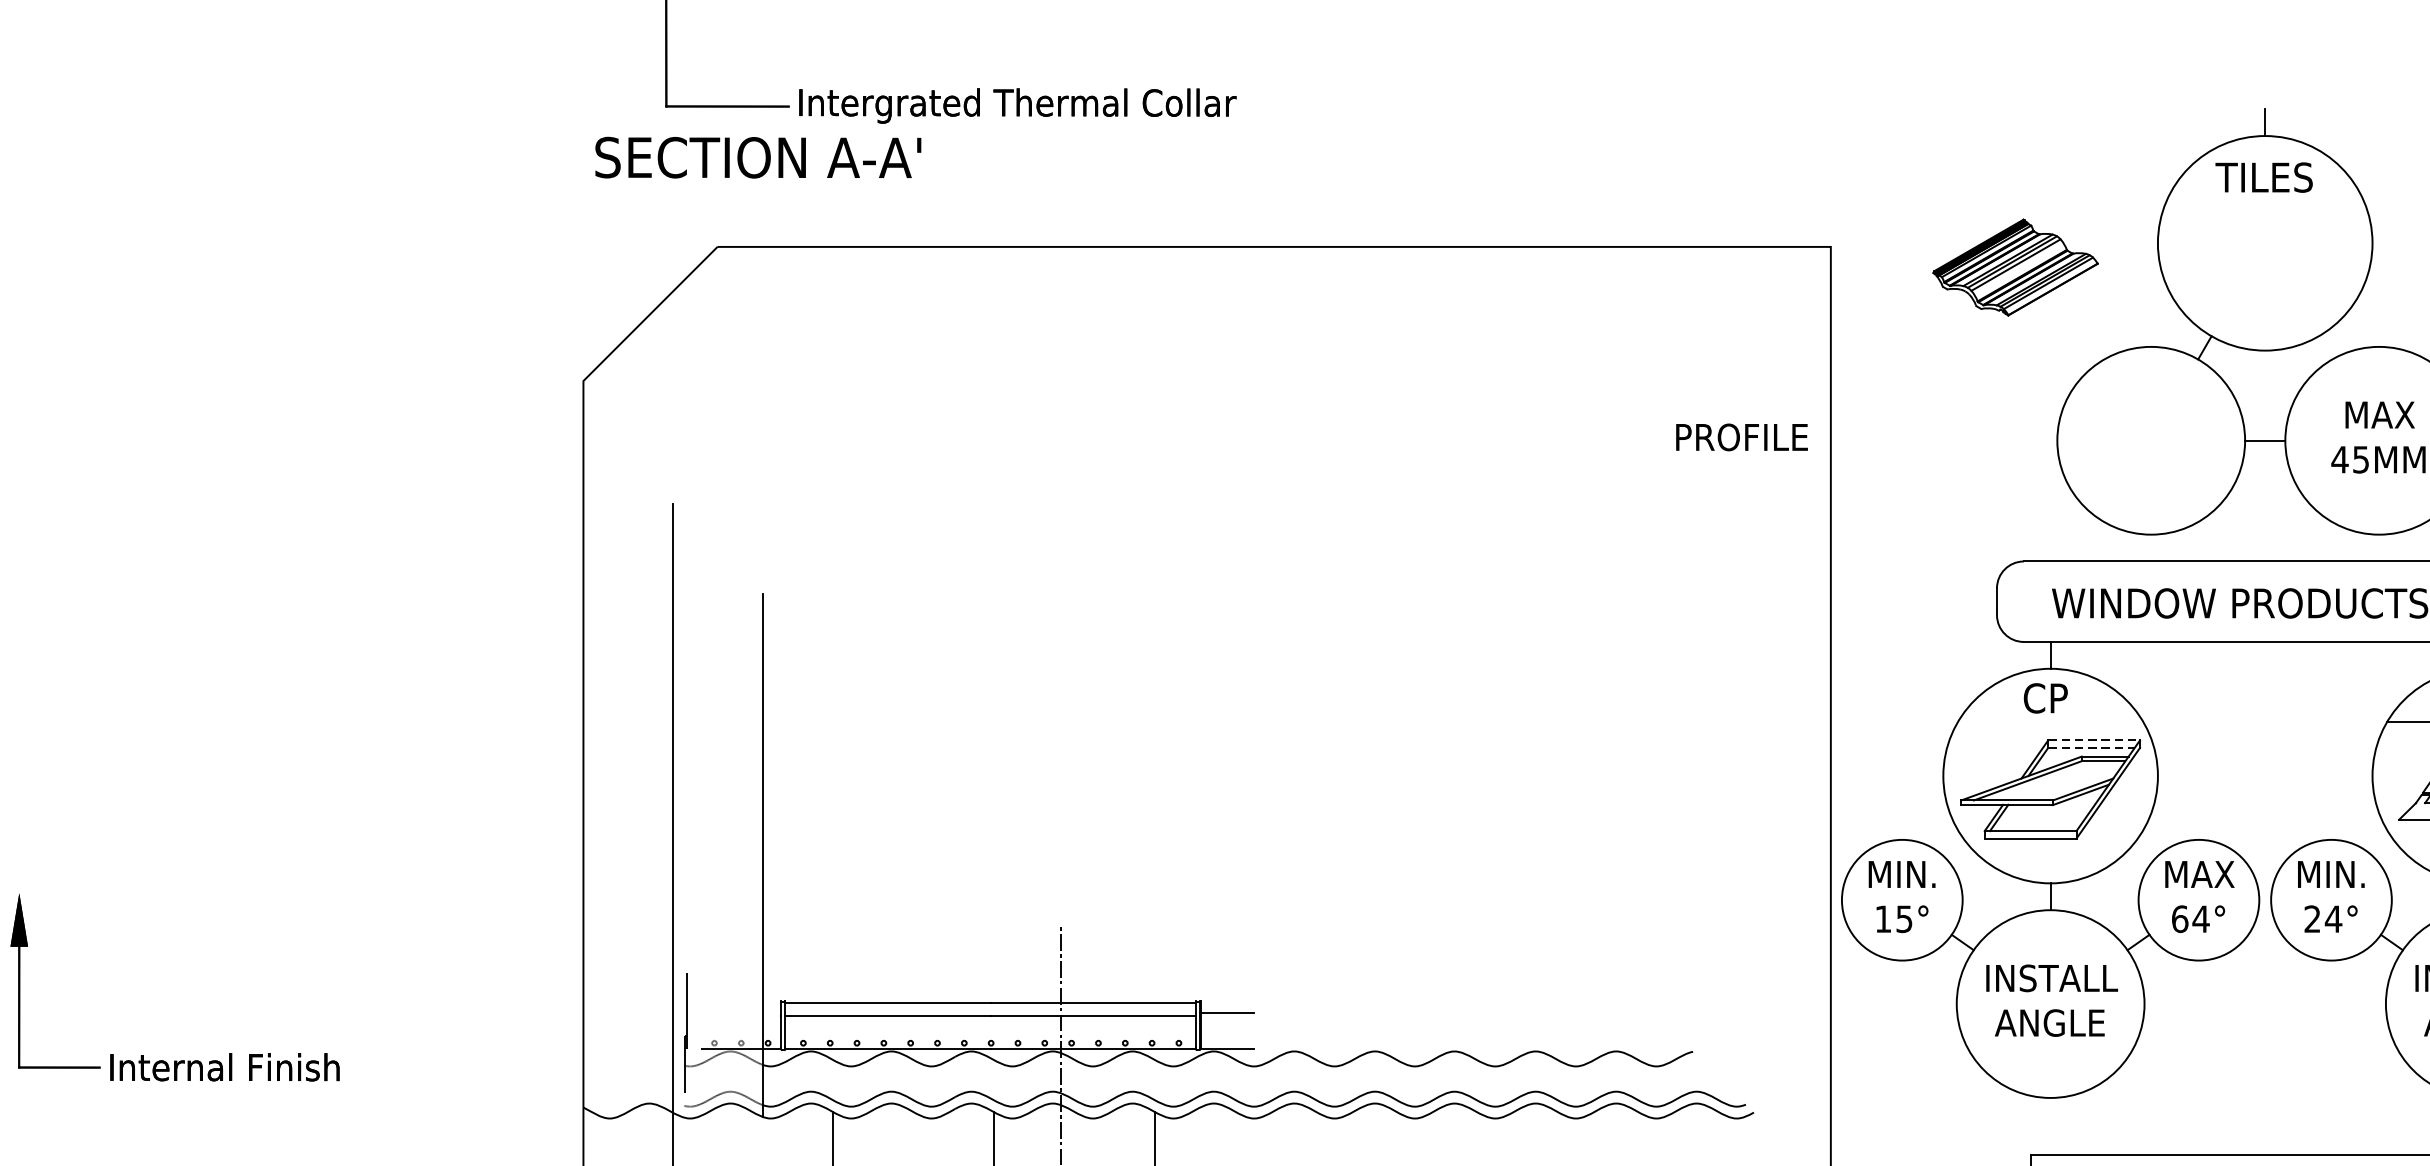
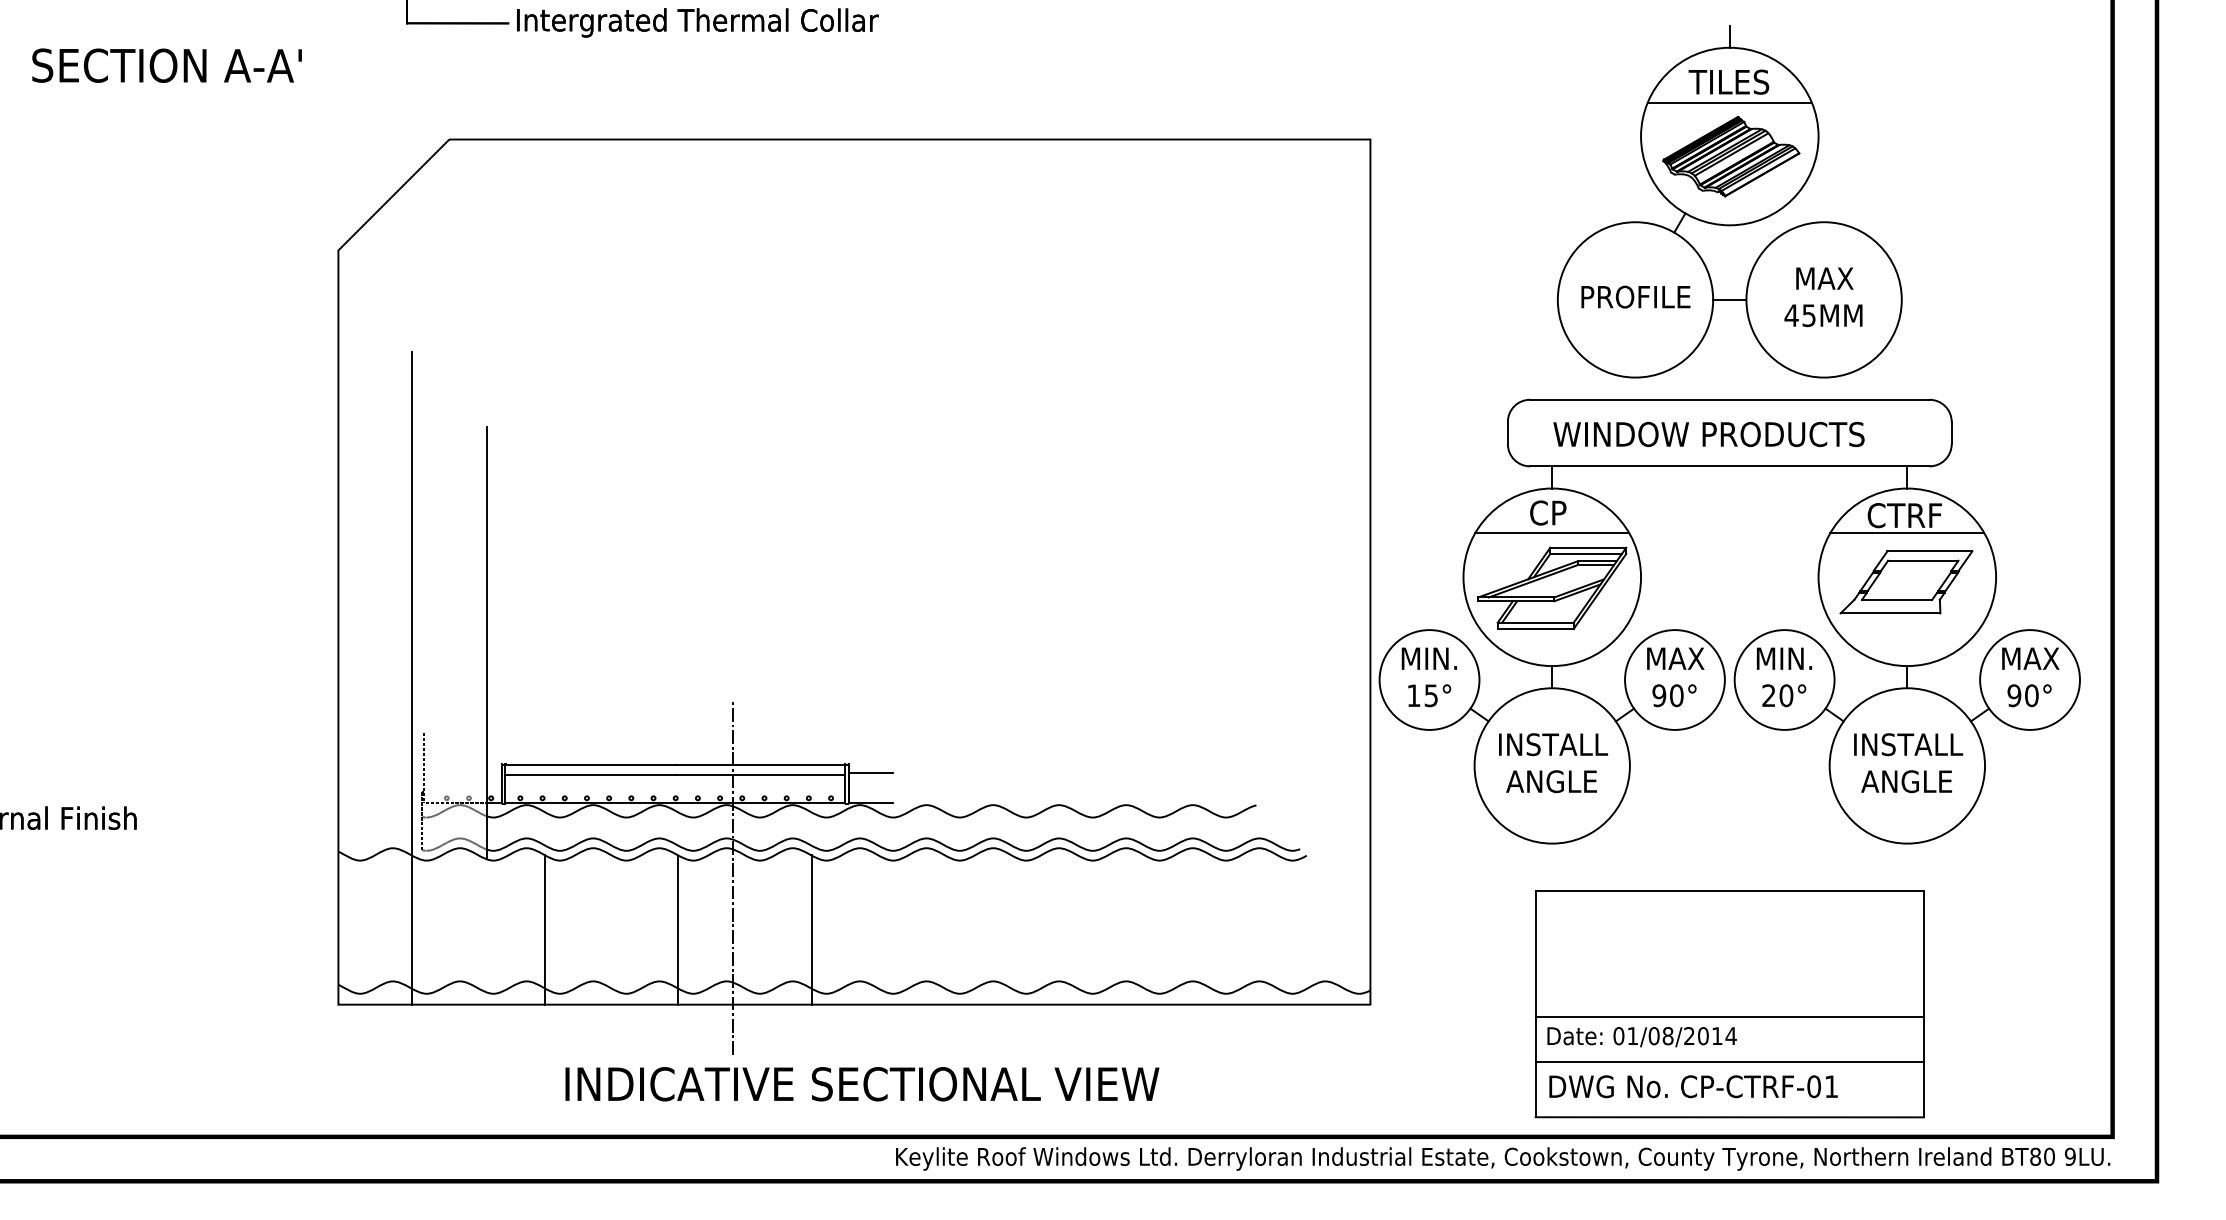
text: (757, 157) -> (166, 65), moved
line: (2264, 203) -> (1729, 103), added
part: (2015, 267) -> (1731, 156), moved
text: (1741, 436) -> (1635, 296), moved
line: (2050, 721) -> (1552, 532), added
line: (2094, 740) -> (1588, 547), dashed -> solid
line: (2092, 748) -> (1586, 554), dashed -> solid
text: (2189, 918) -> (1667, 695), 64° -> 90°
text: (2333, 918) -> (1786, 695), 24° -> 20°

